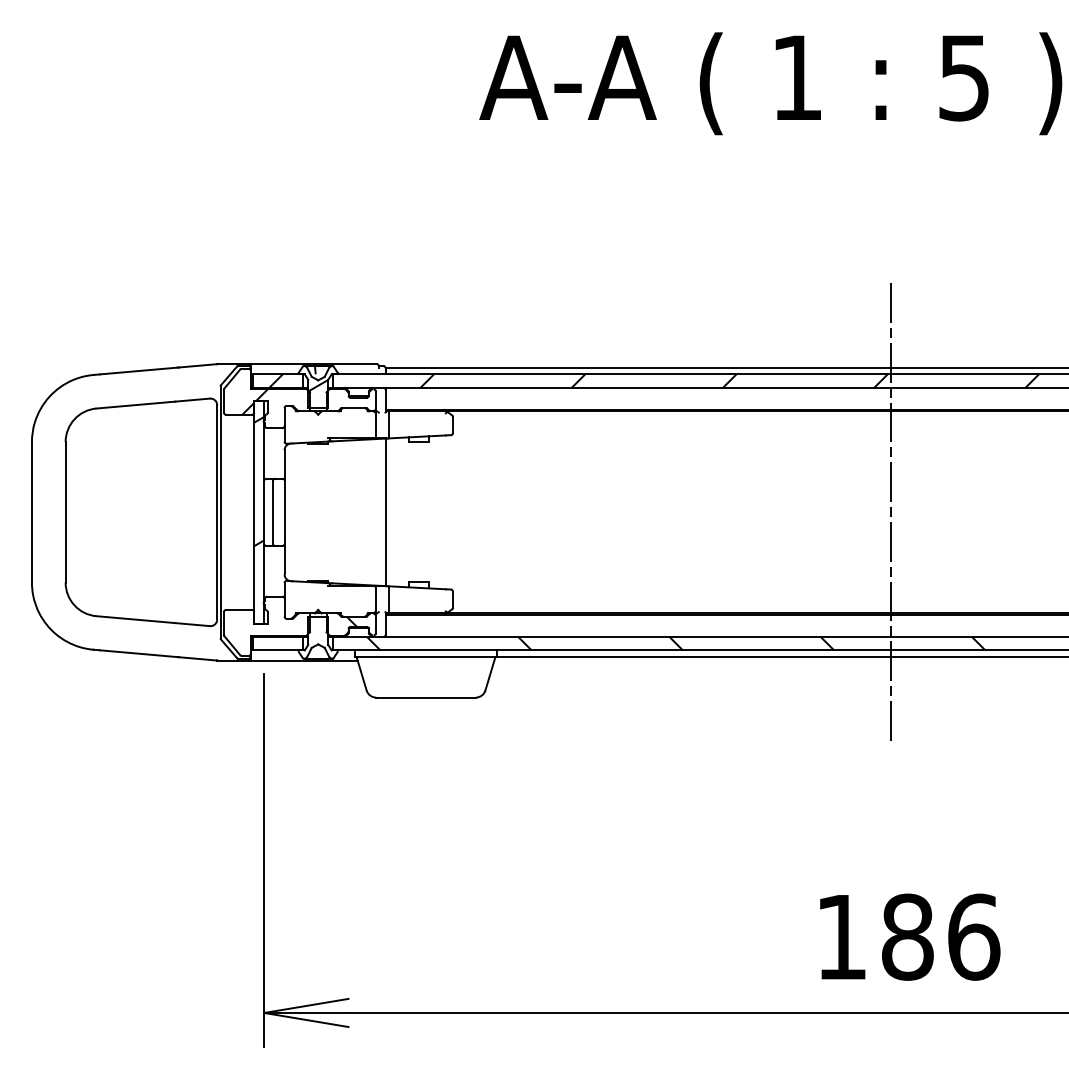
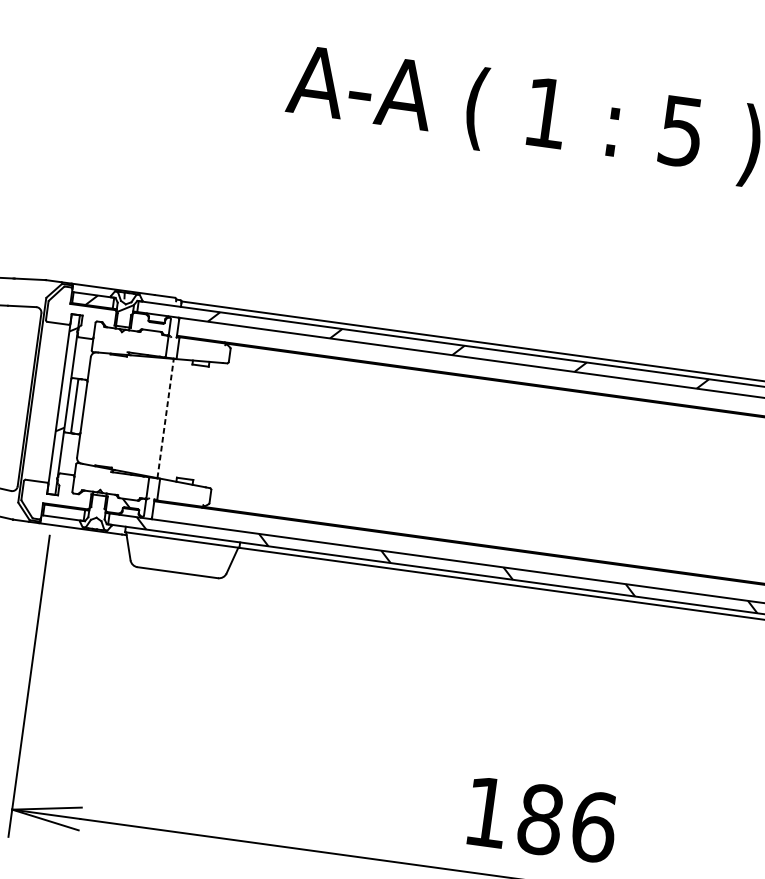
hatch: (255, 401) -> (72, 314), removed
line: (385, 512) -> (165, 418), solid -> dashed
line: (890, 512) -> (573, 474), removed

